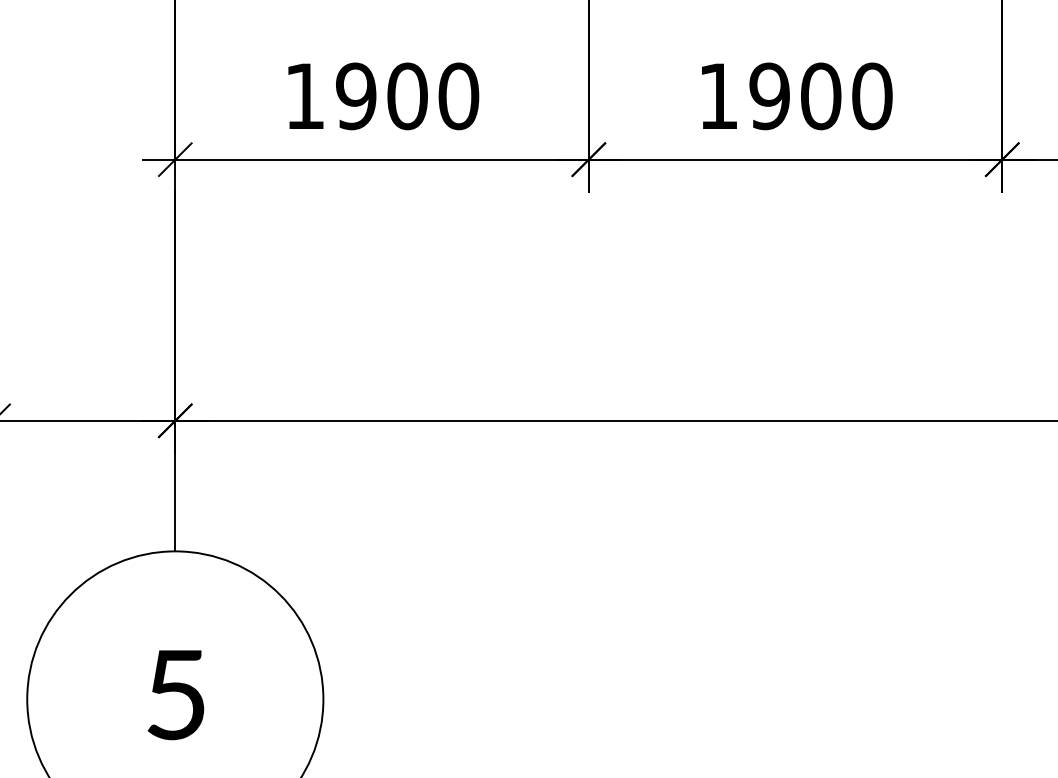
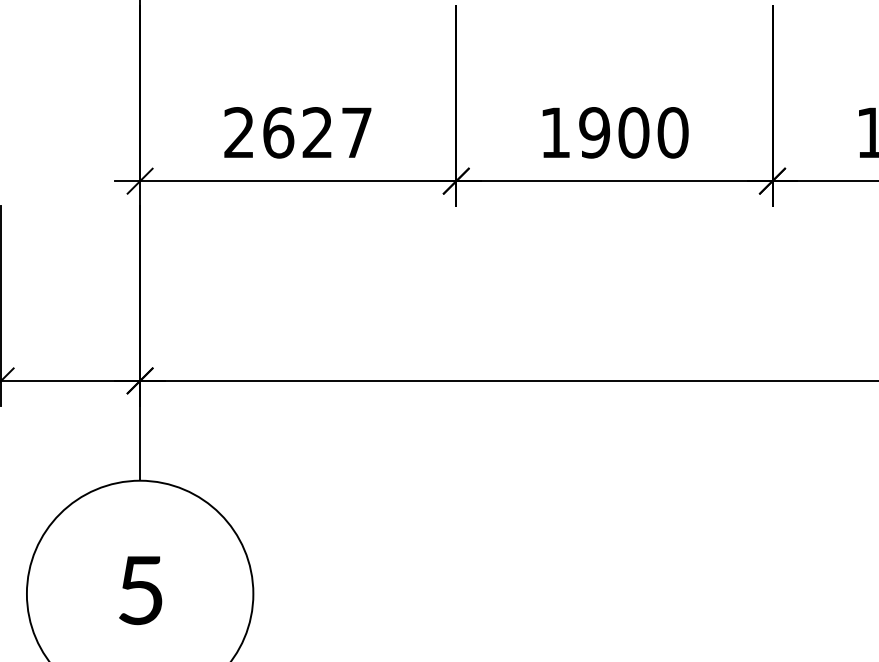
text: (382, 95) -> (298, 132), 1900 -> 2627

